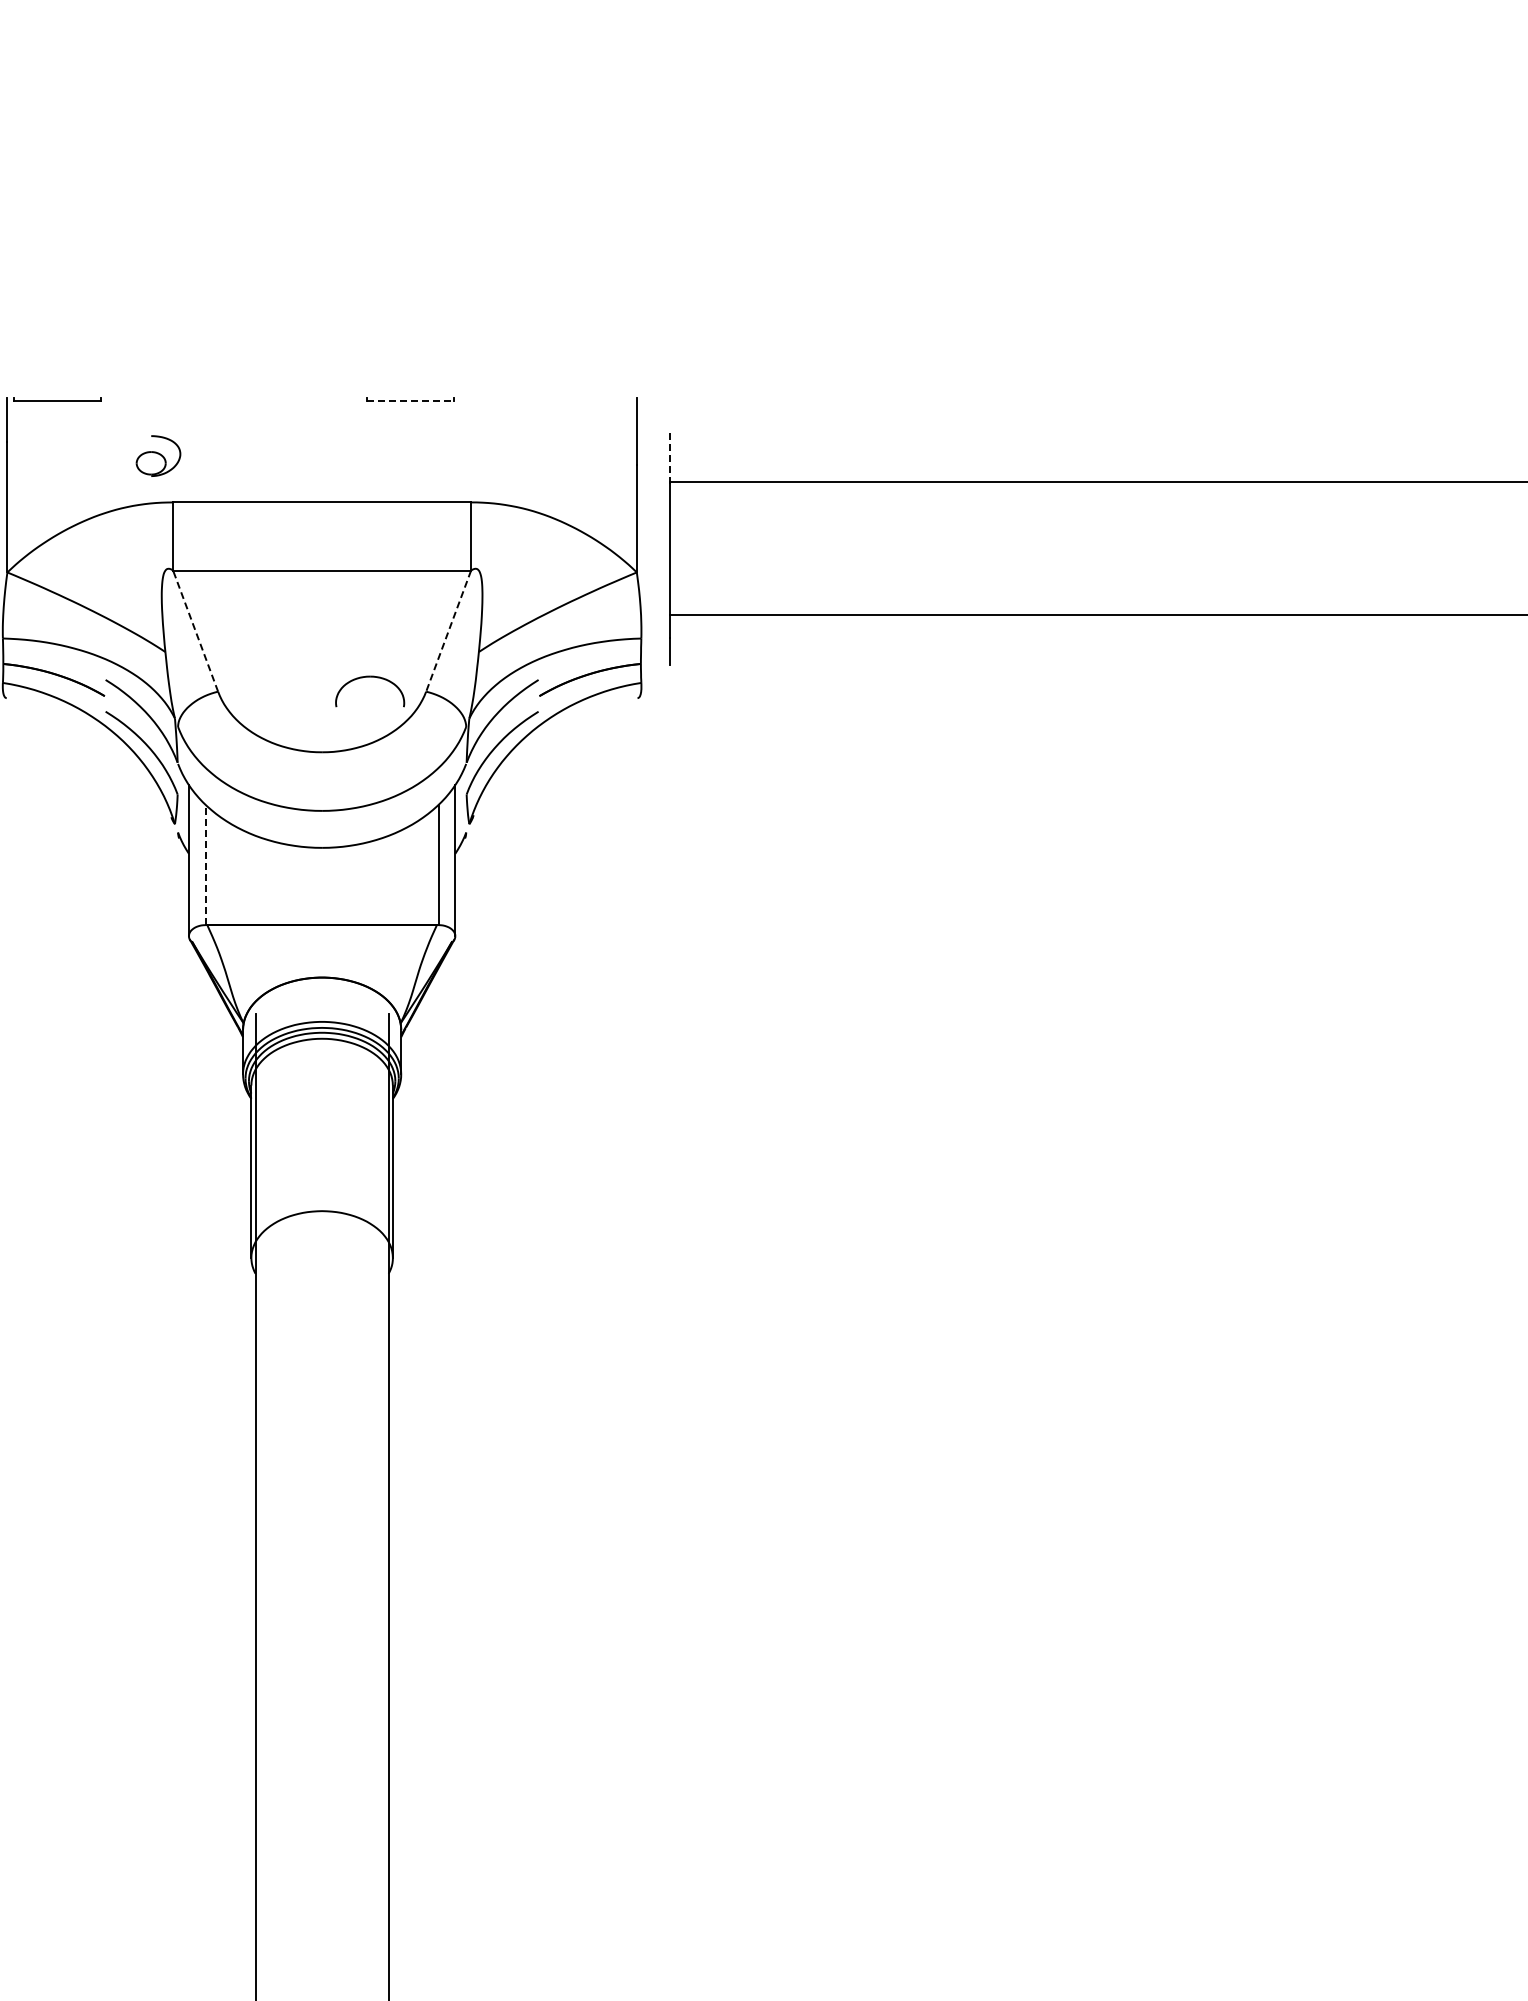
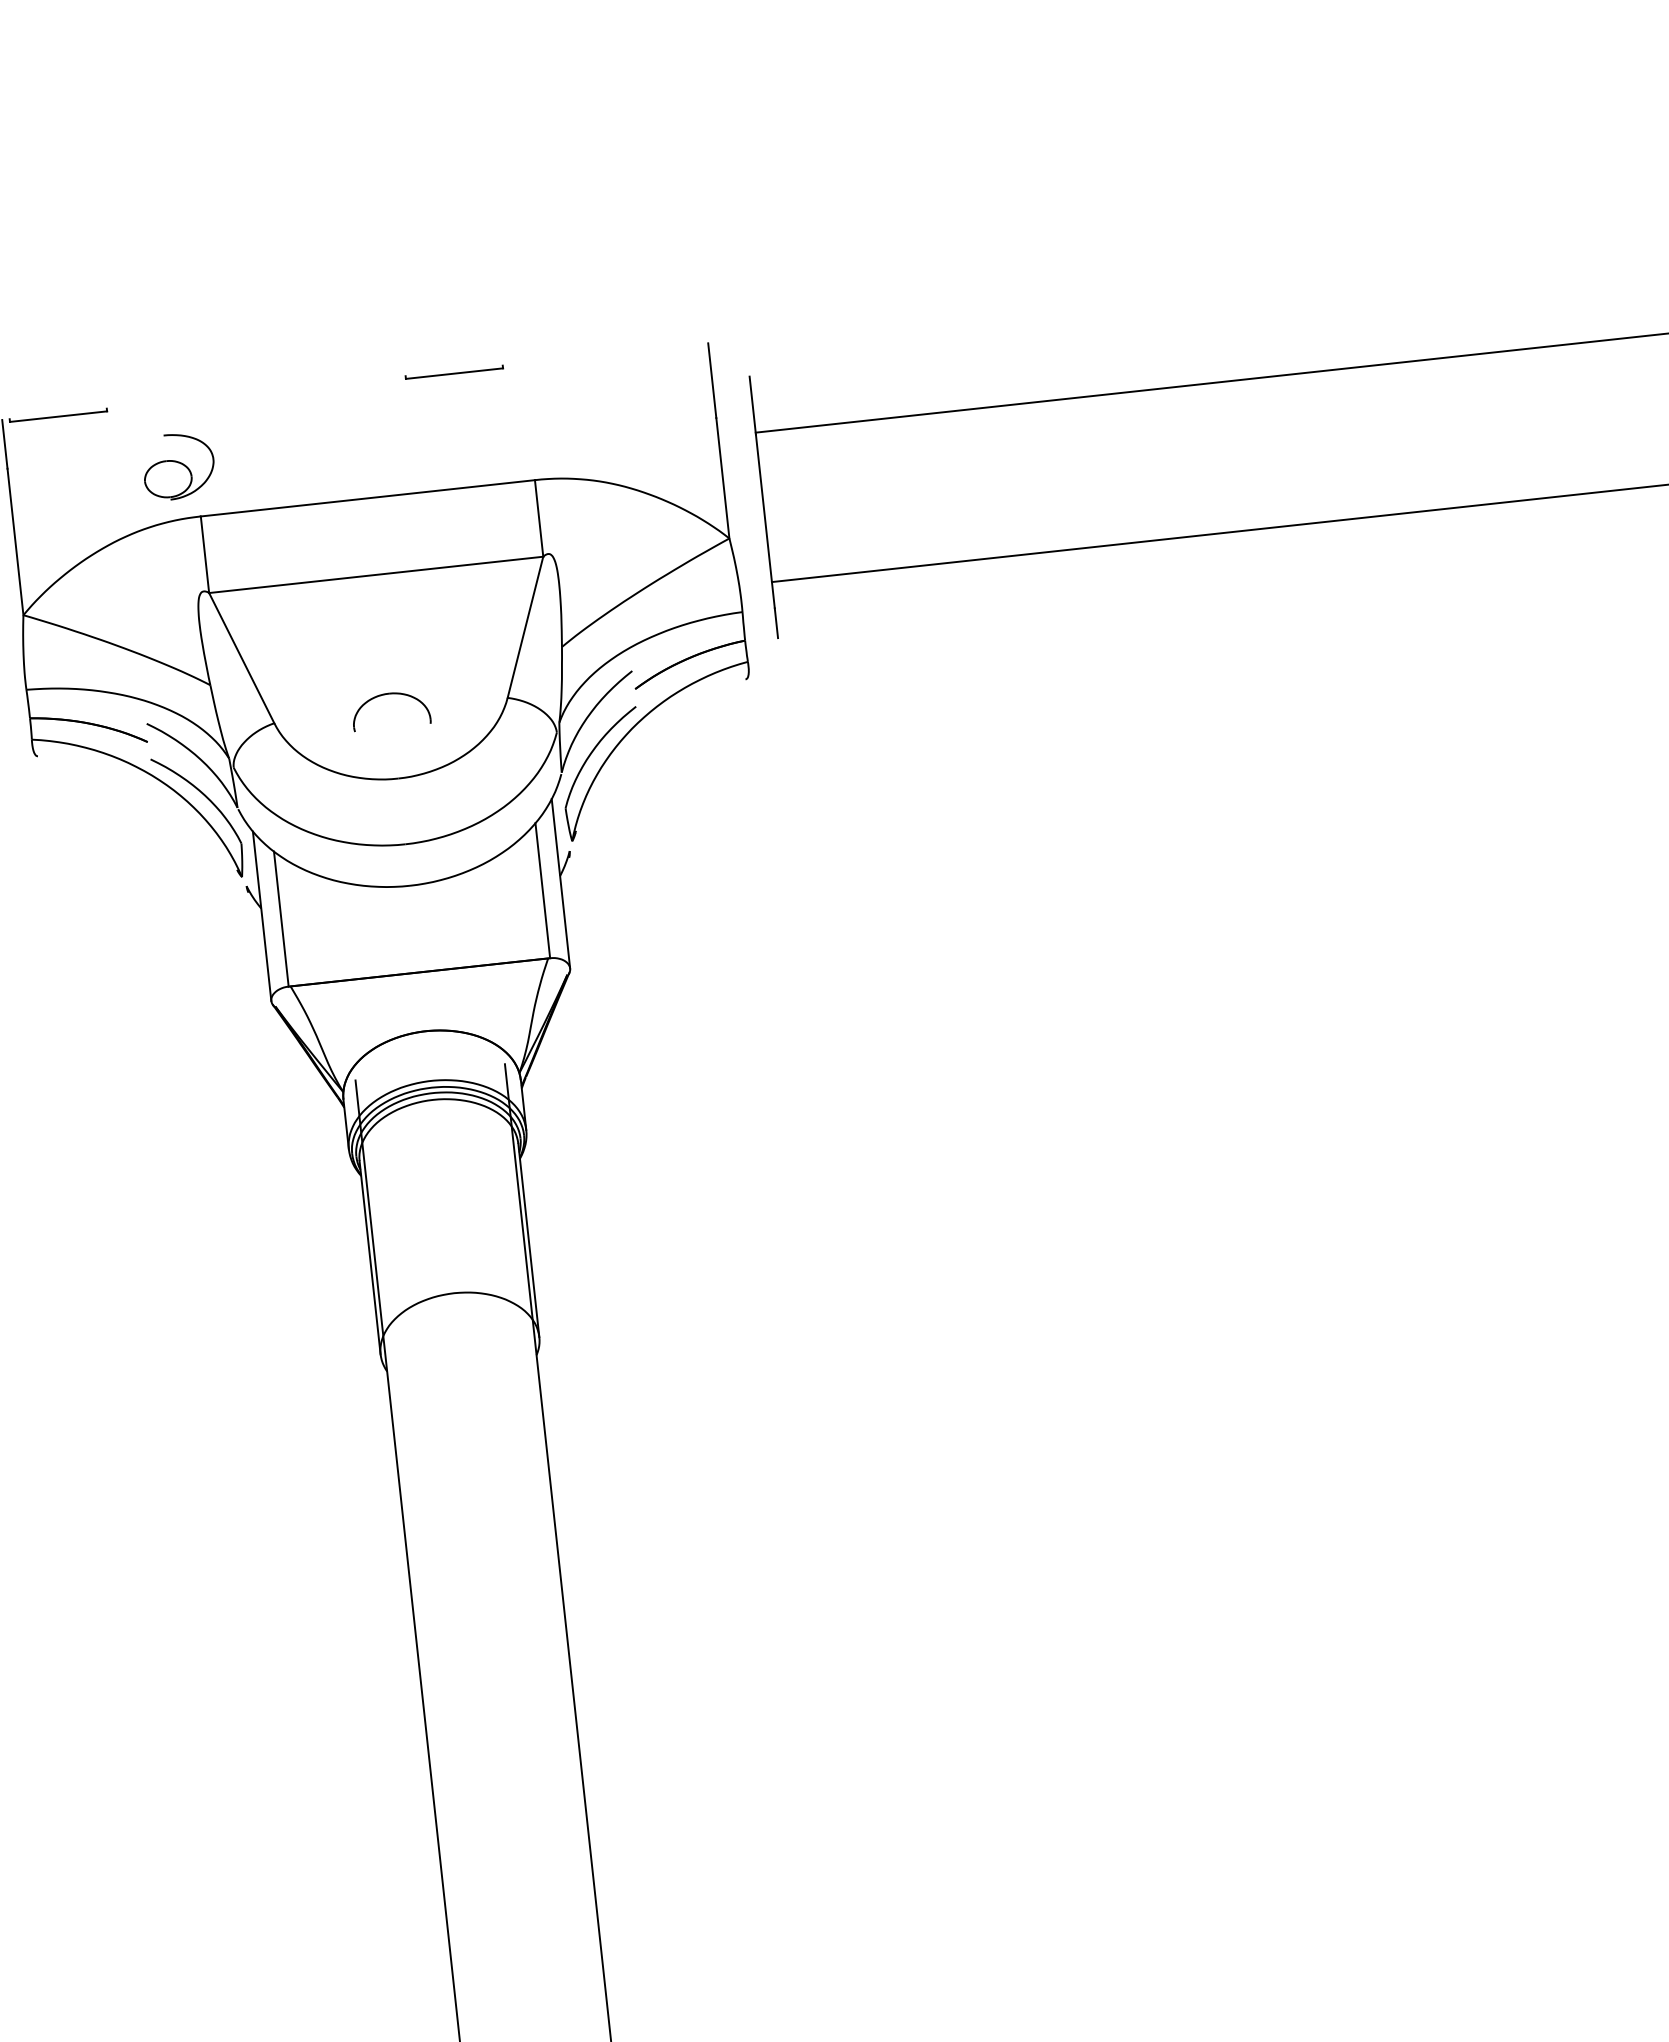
line: (410, 400) -> (454, 373), dashed -> solid
part: (158, 455) -> (178, 465), size x1.43
line: (670, 457) -> (753, 405), dashed -> solid
line: (195, 631) -> (241, 658), dashed -> solid
line: (448, 631) -> (525, 627), dashed -> solid
part: (370, 677) -> (389, 694), moved
line: (205, 864) -> (281, 918), dashed -> solid

